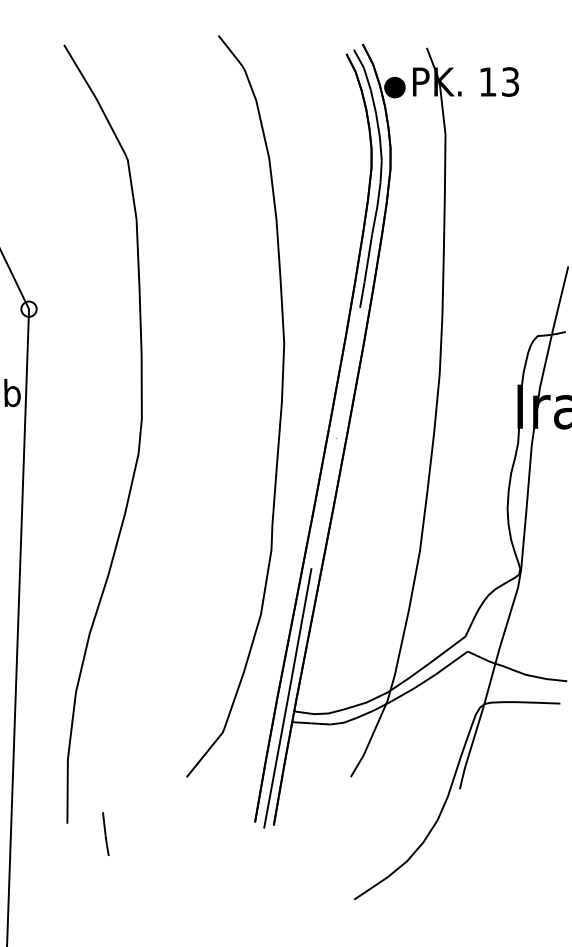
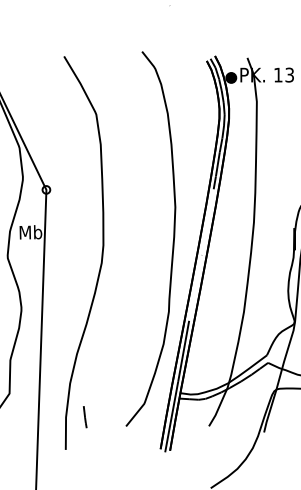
line: (106, 834) -> (85, 417), moved

